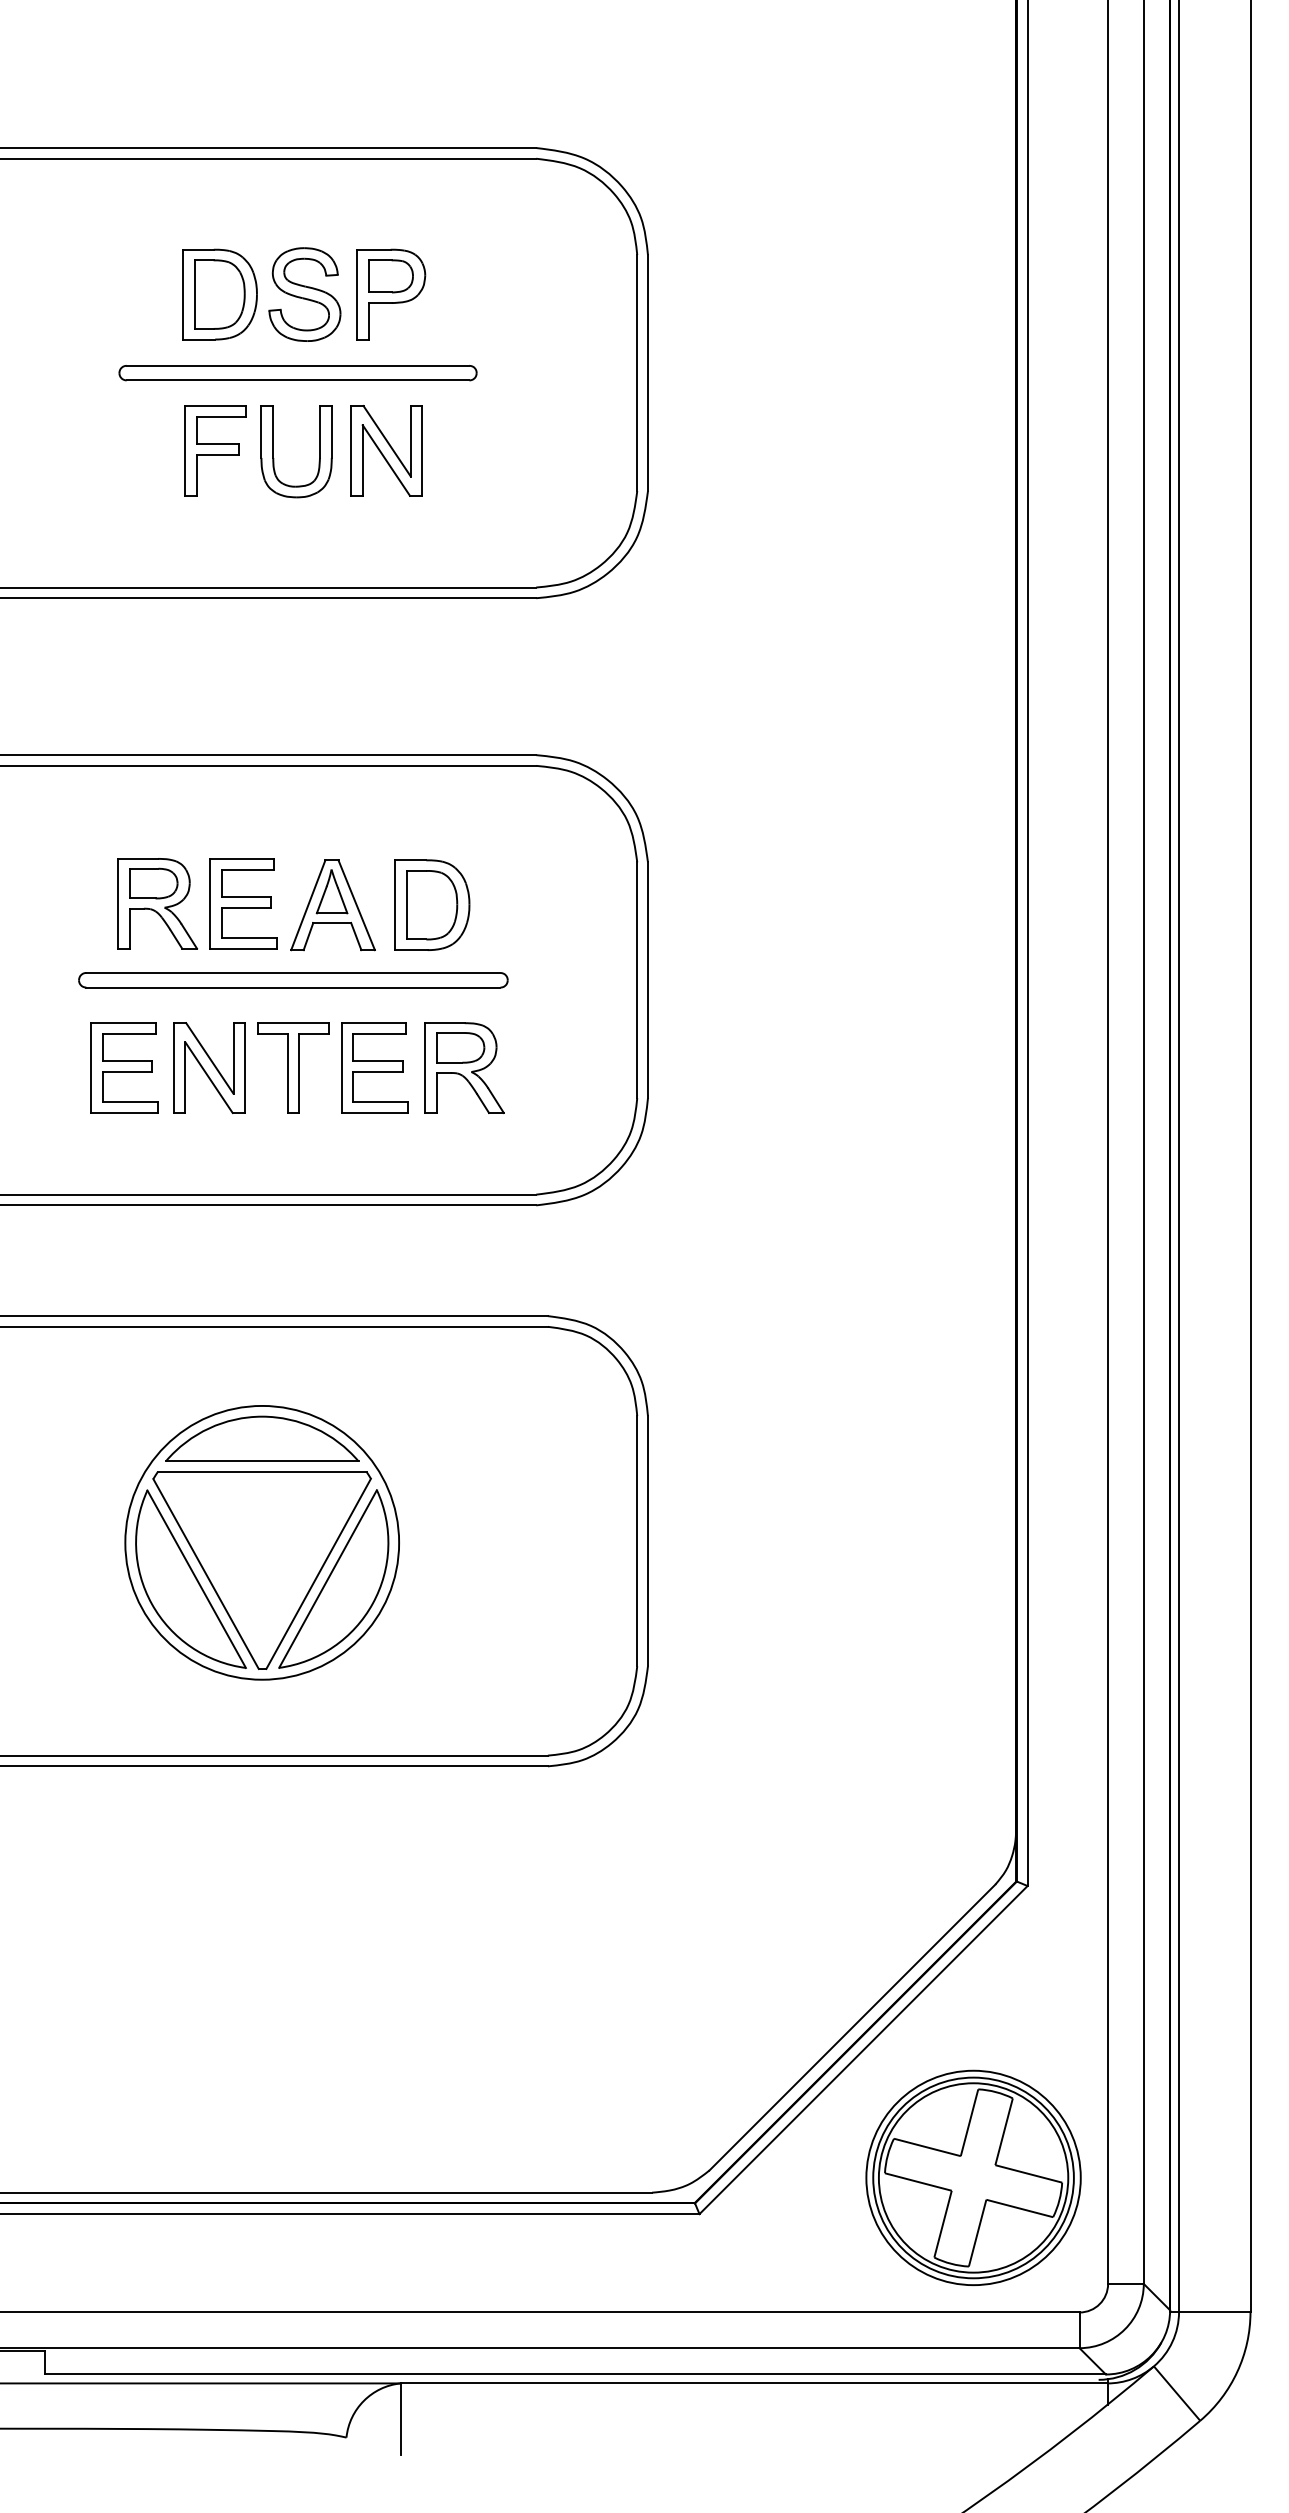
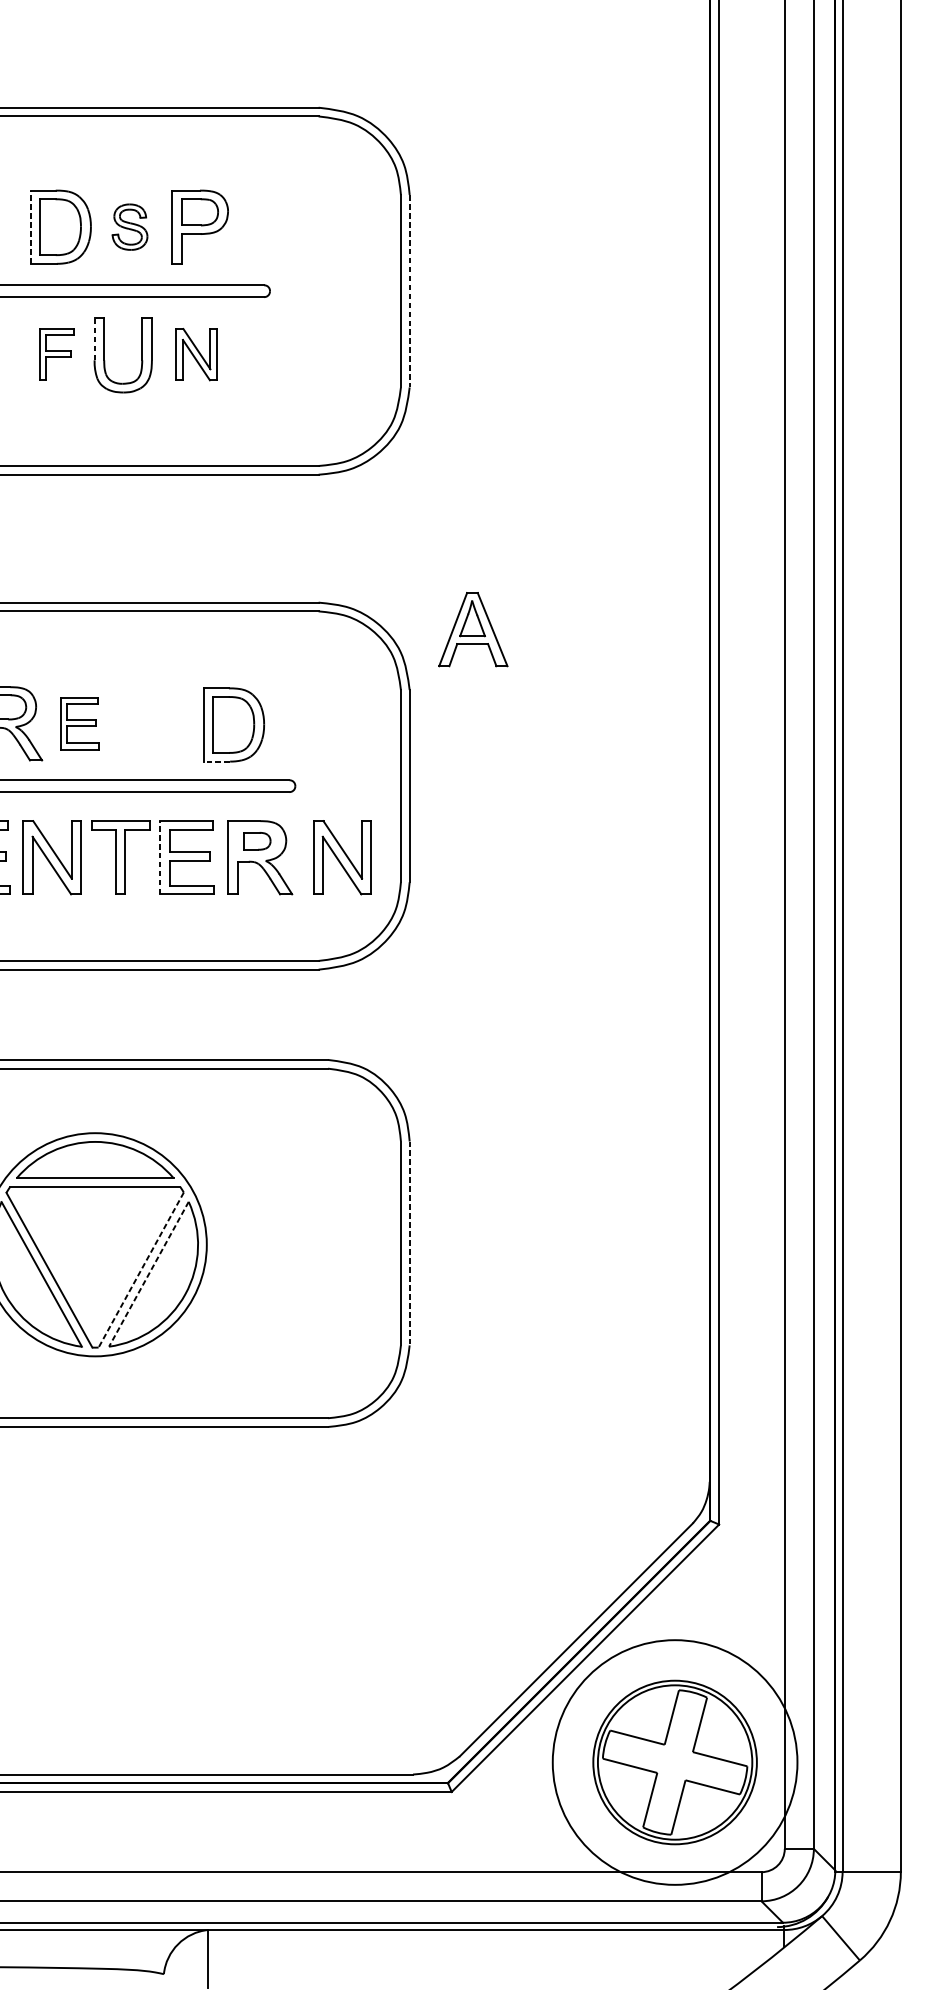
line: (182, 294) -> (30, 227), solid -> dashed
part: (304, 294) -> (129, 227), size x0.6
line: (647, 373) -> (409, 291), solid -> dashed
line: (261, 431) -> (94, 338), solid -> dashed
part: (215, 450) -> (57, 354), size x0.7
part: (386, 450) -> (196, 354), size x0.7
part: (243, 903) -> (79, 723), size x0.7
part: (332, 905) -> (472, 629), moved
line: (411, 950) -> (216, 761), solid -> dashed
part: (460, 1047) -> (256, 840), size x0.7
part: (565, 1067) -> (342, 857), added
line: (341, 1068) -> (159, 858), solid -> dashed
line: (647, 1541) -> (409, 1243), solid -> dashed
line: (318, 1573) -> (141, 1269), solid -> dashed
line: (327, 1579) -> (148, 1274), solid -> dashed
circle: (973, 2177) -> (675, 1762), size x1.4

